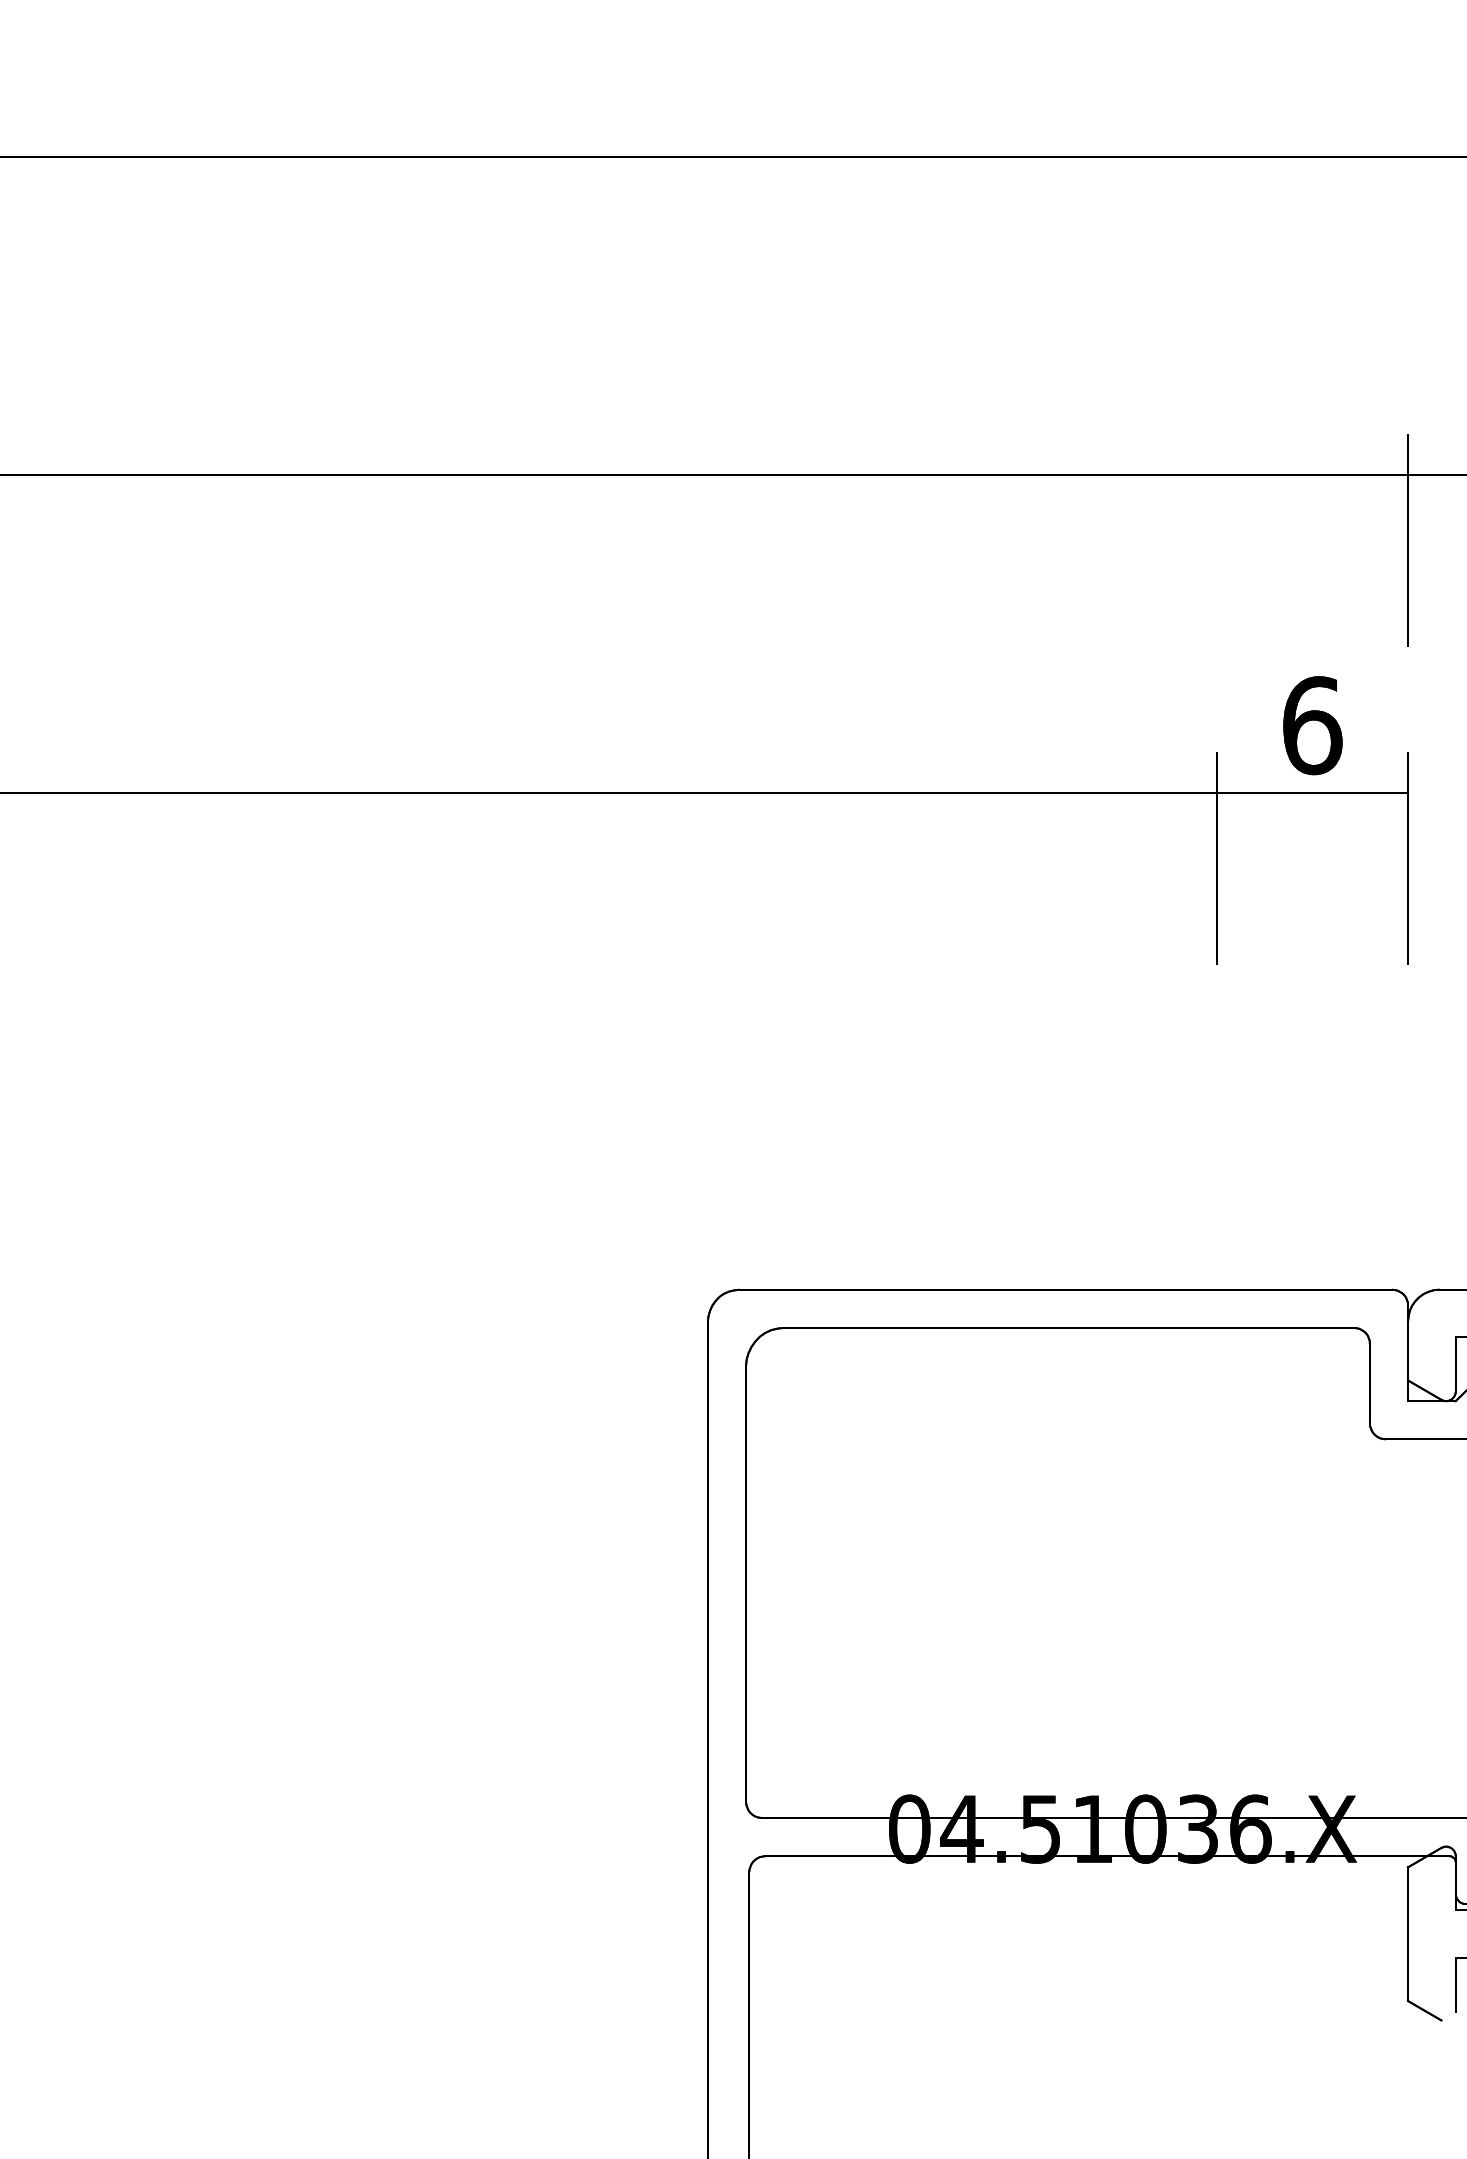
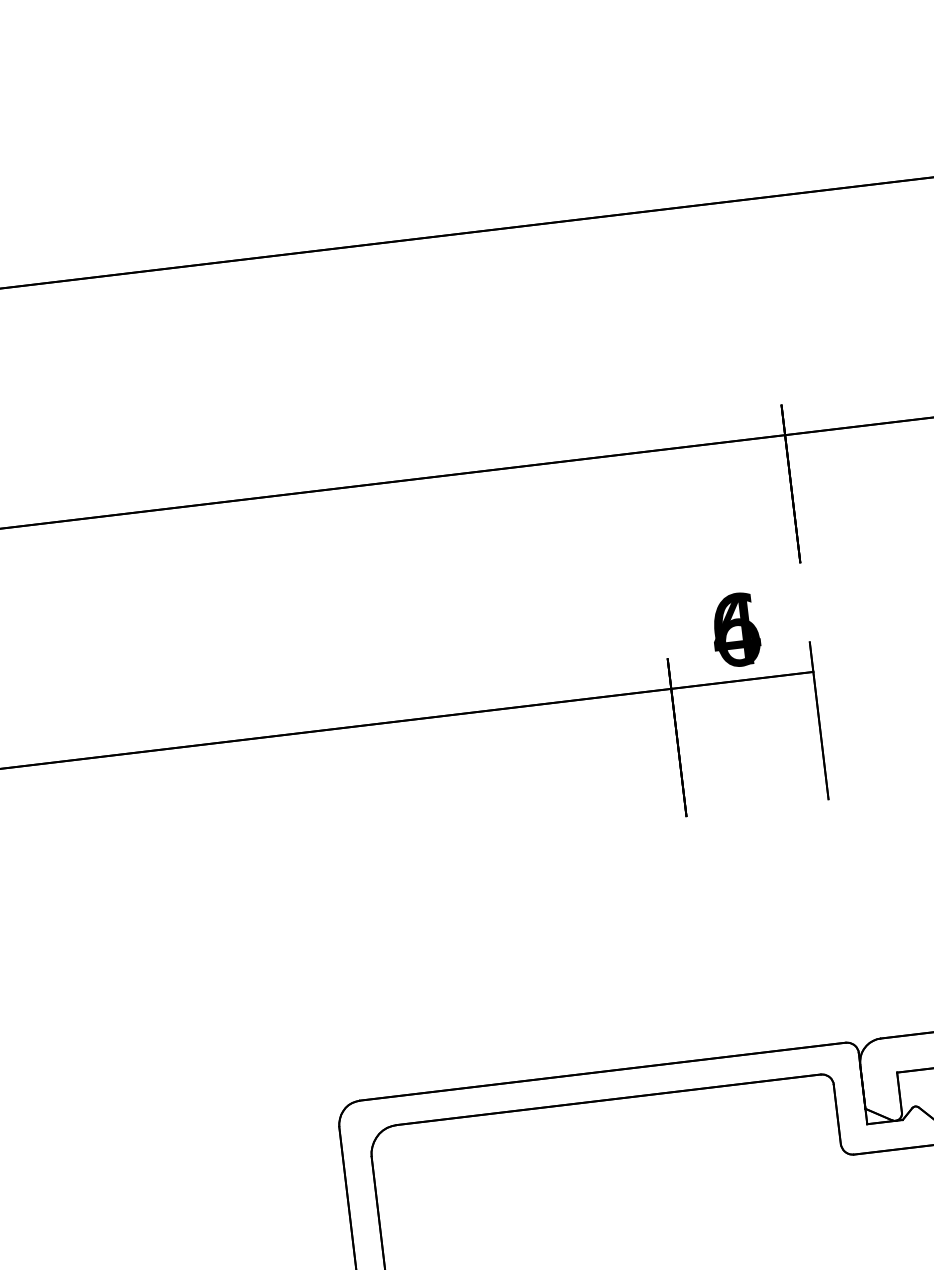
text: (1311, 725) -> (735, 630), 6 -> 4

